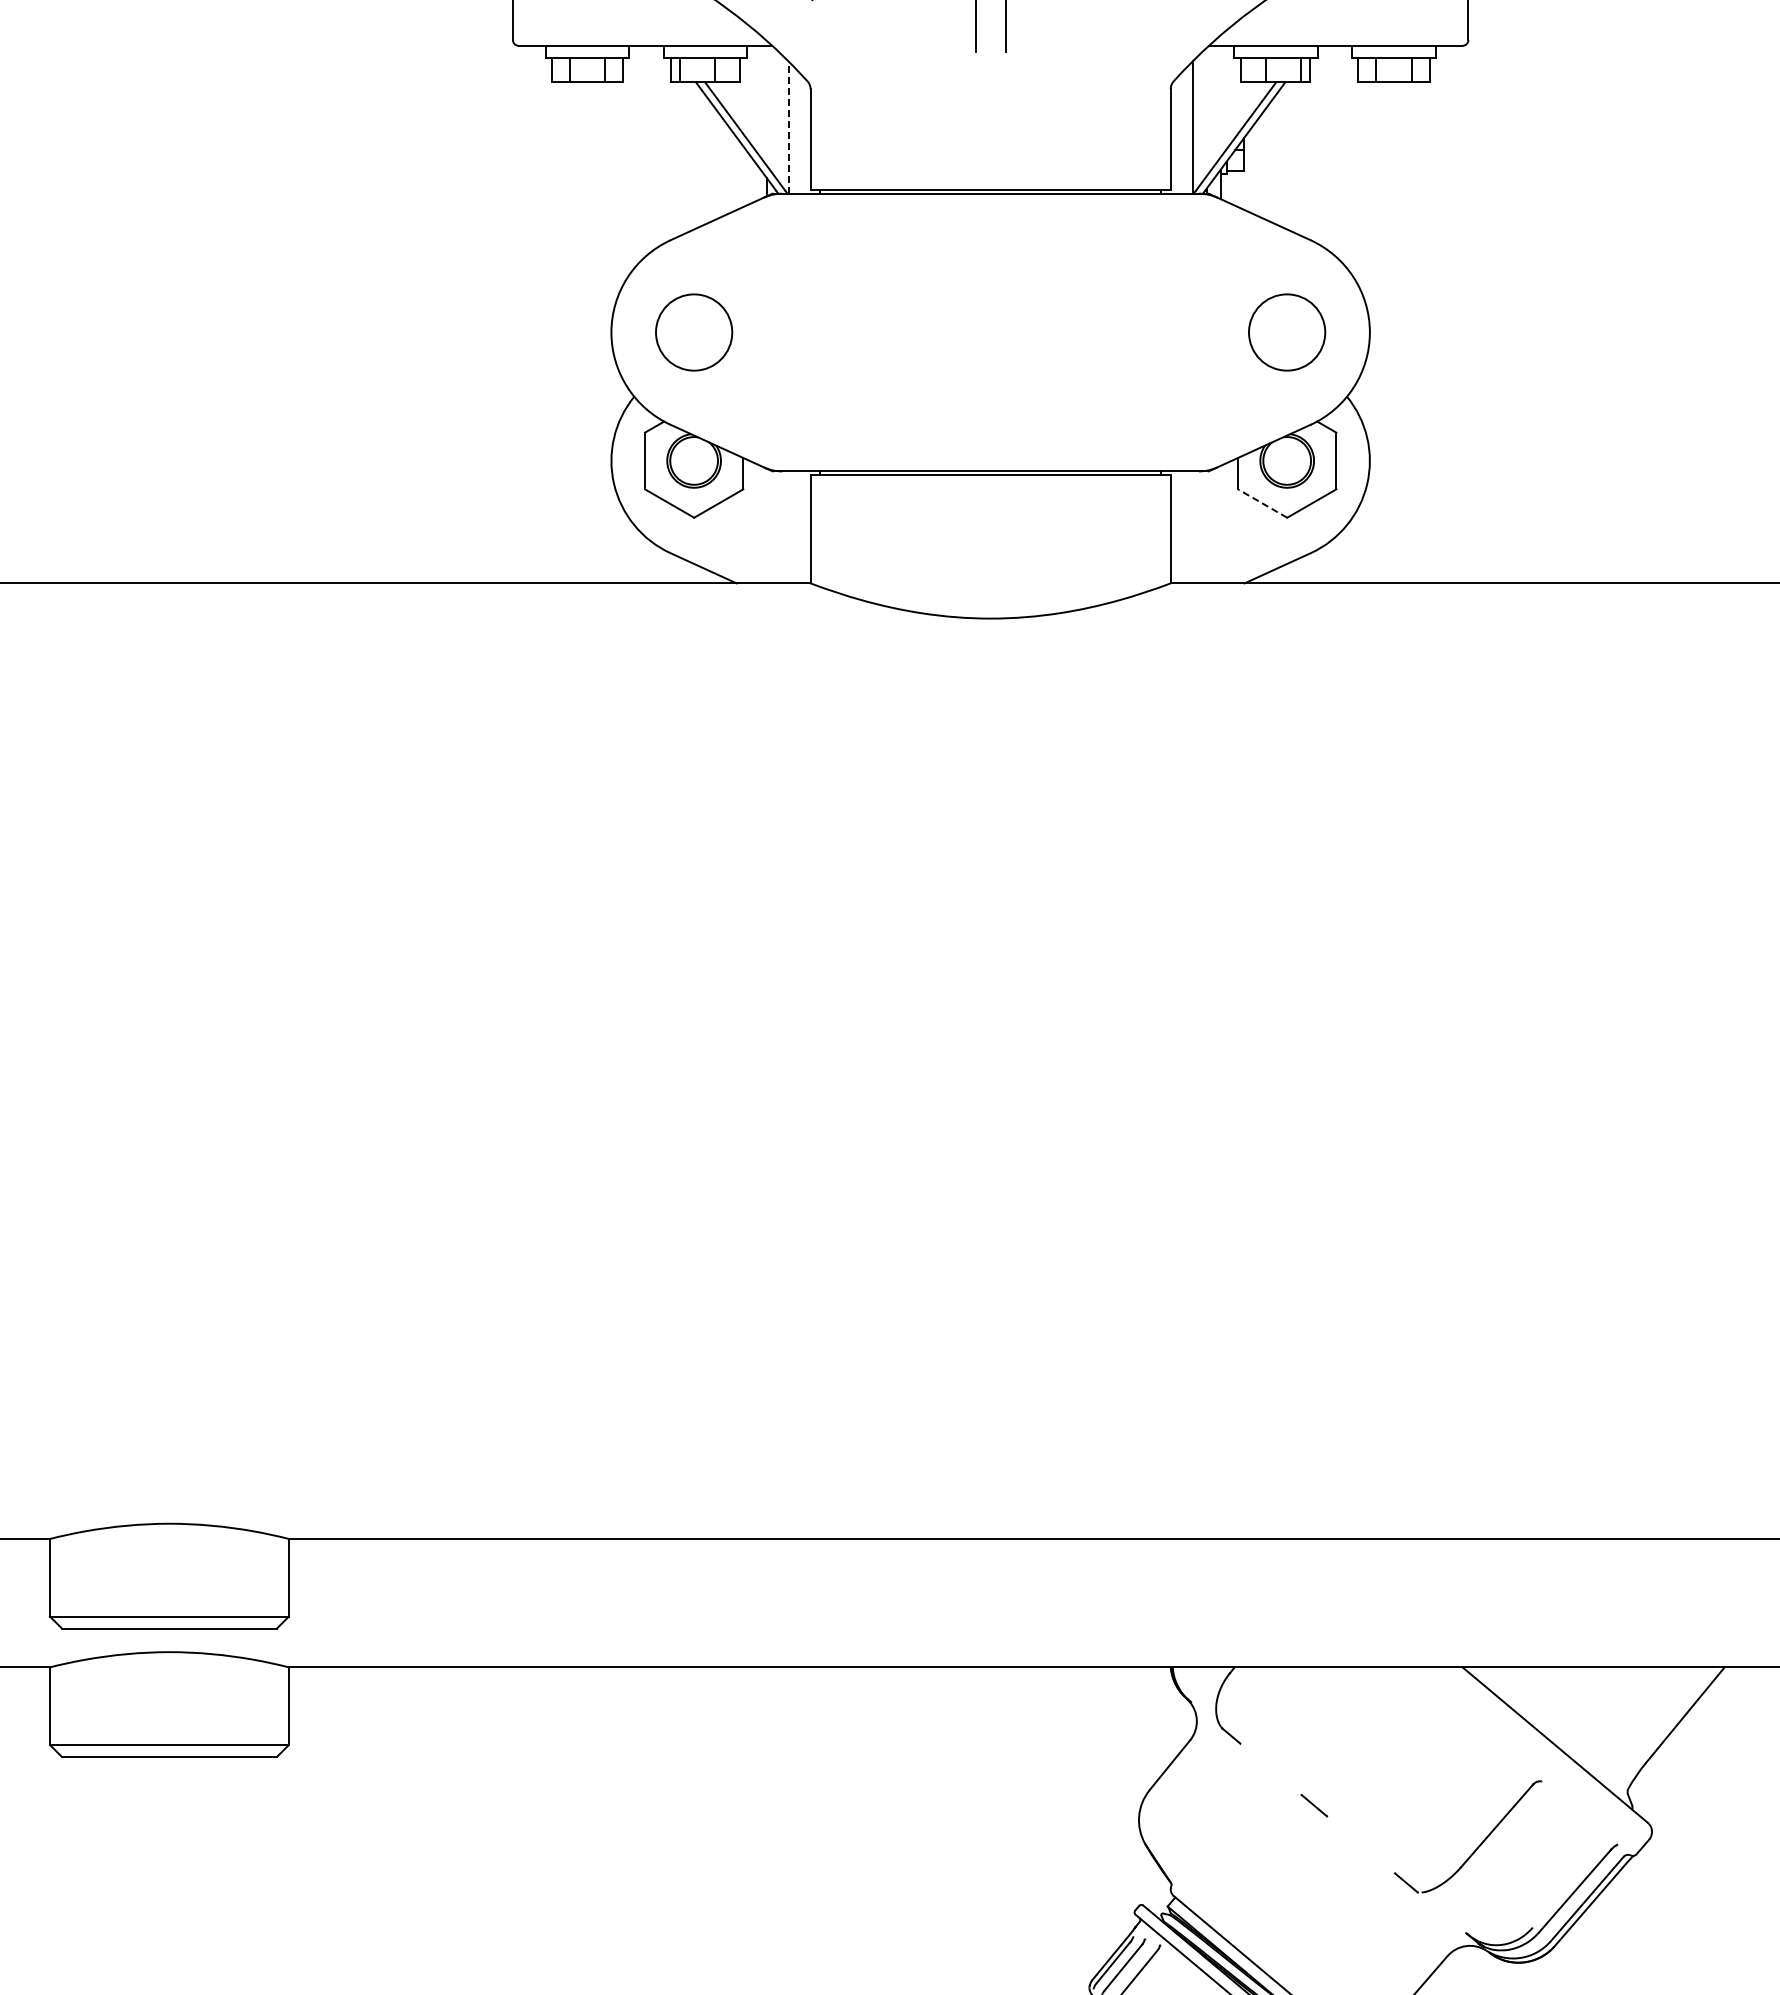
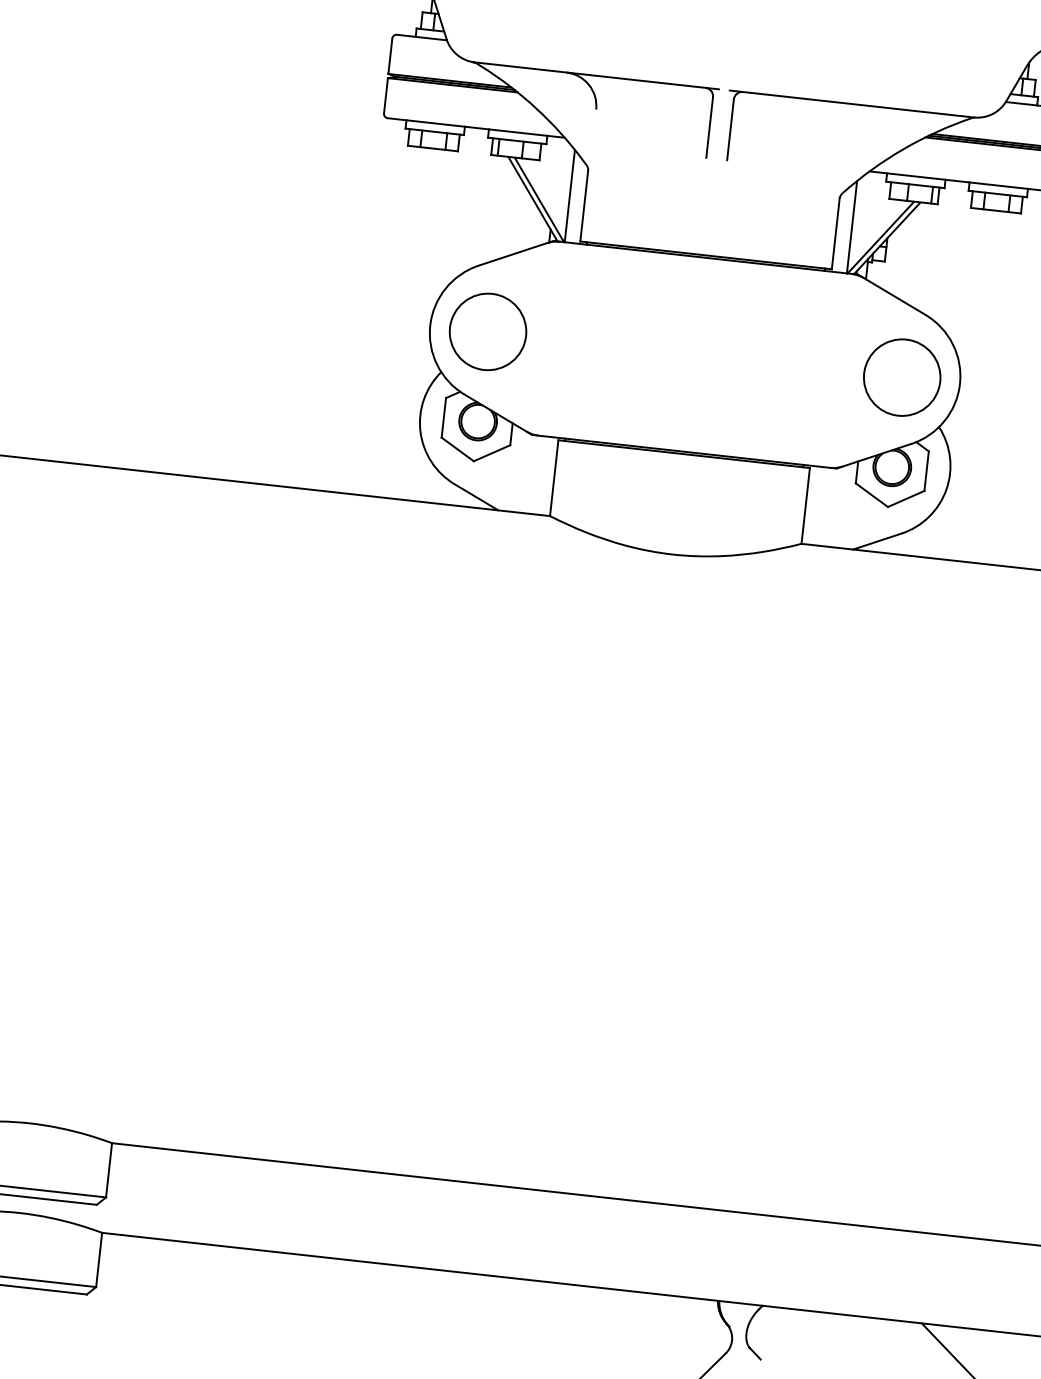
line: (788, 127) -> (569, 196), dashed -> solid
circle: (693, 332) -> (487, 331), size x1.43
circle: (1286, 332) -> (901, 377), size x1.43
line: (1262, 503) -> (871, 495), dashed -> solid

